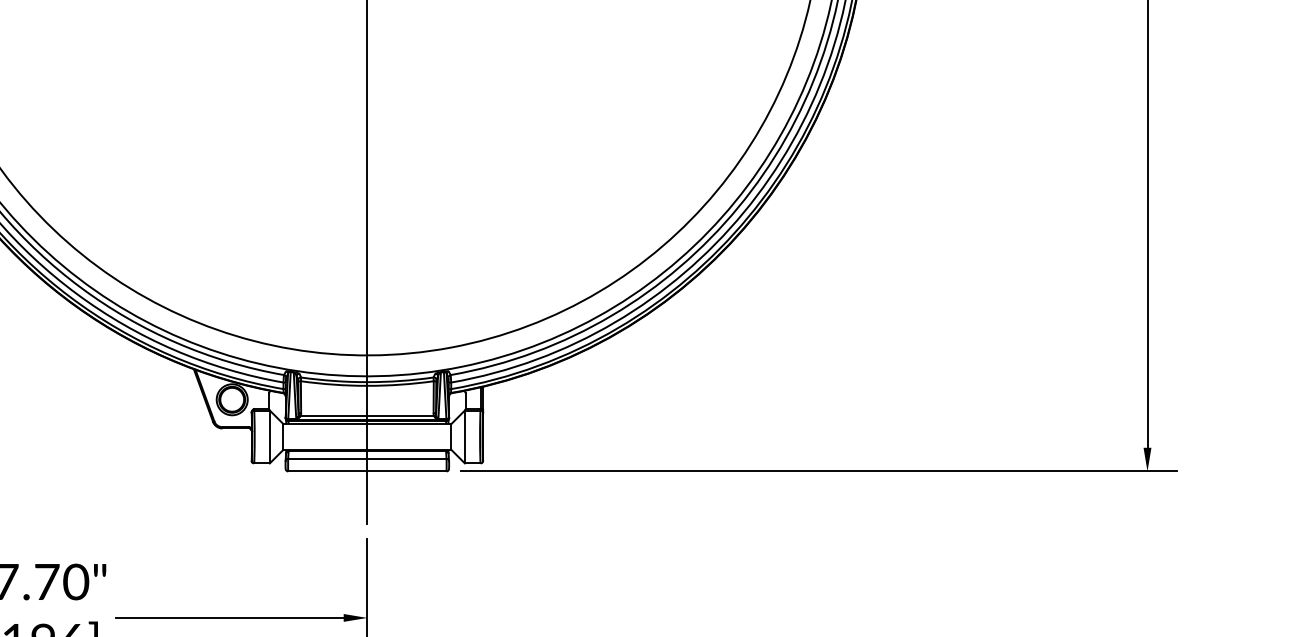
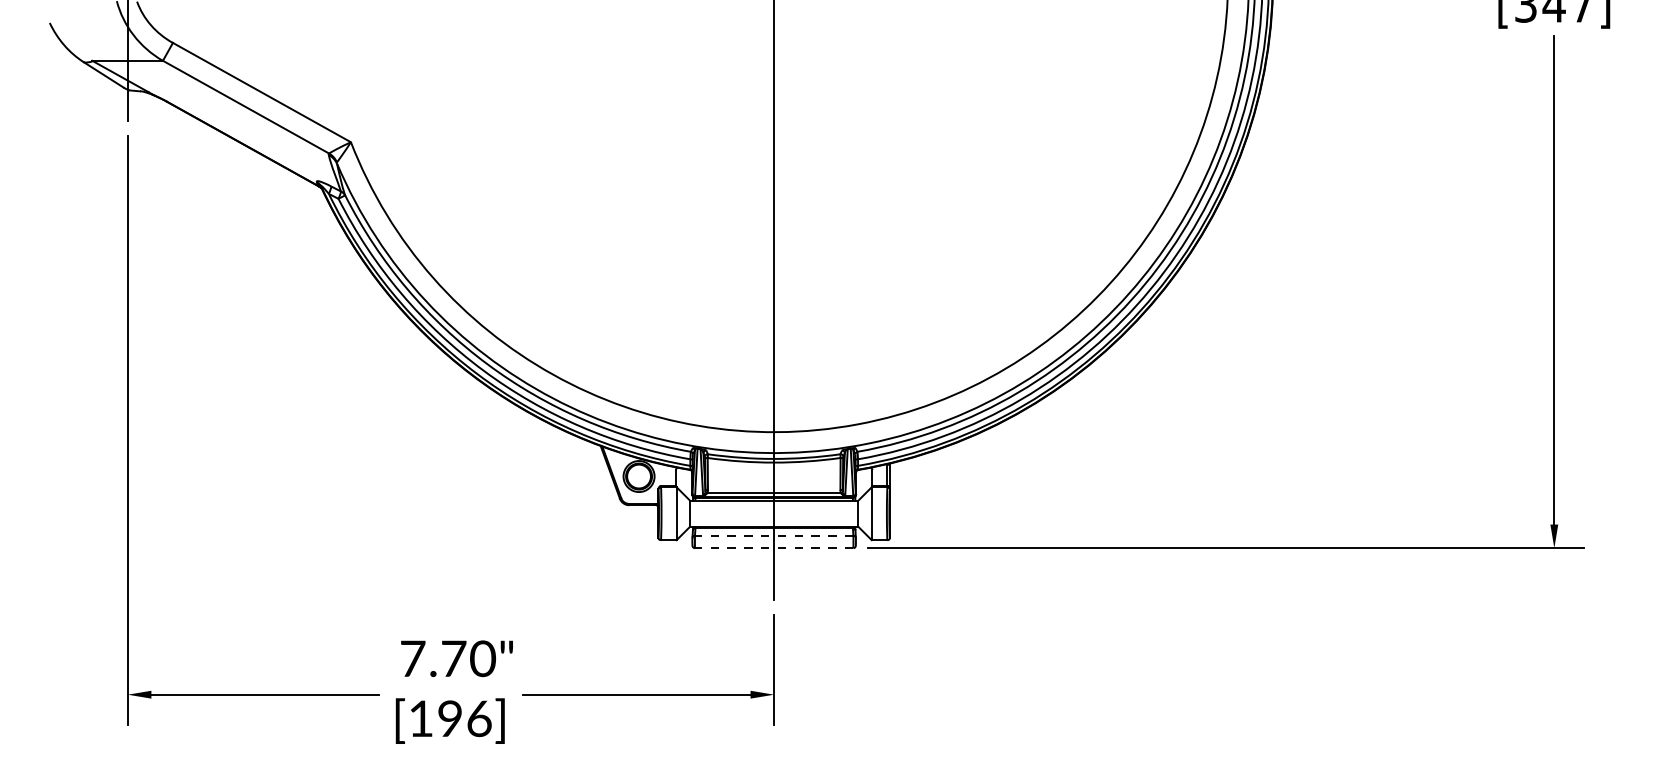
line: (366, 458) -> (773, 535), solid -> dashed
line: (366, 471) -> (773, 548), solid -> dashed

